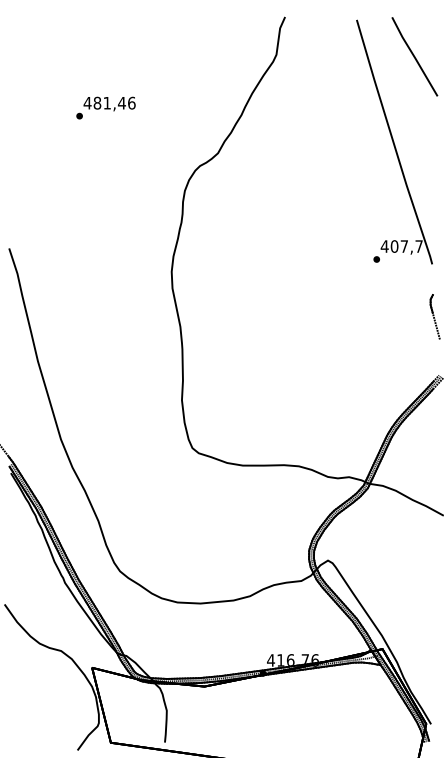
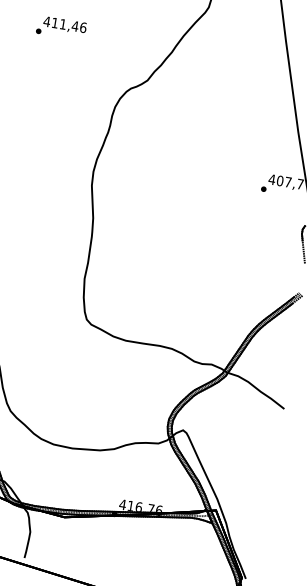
text: (97, 102) -> (55, 22), 481,46 -> 411,46

